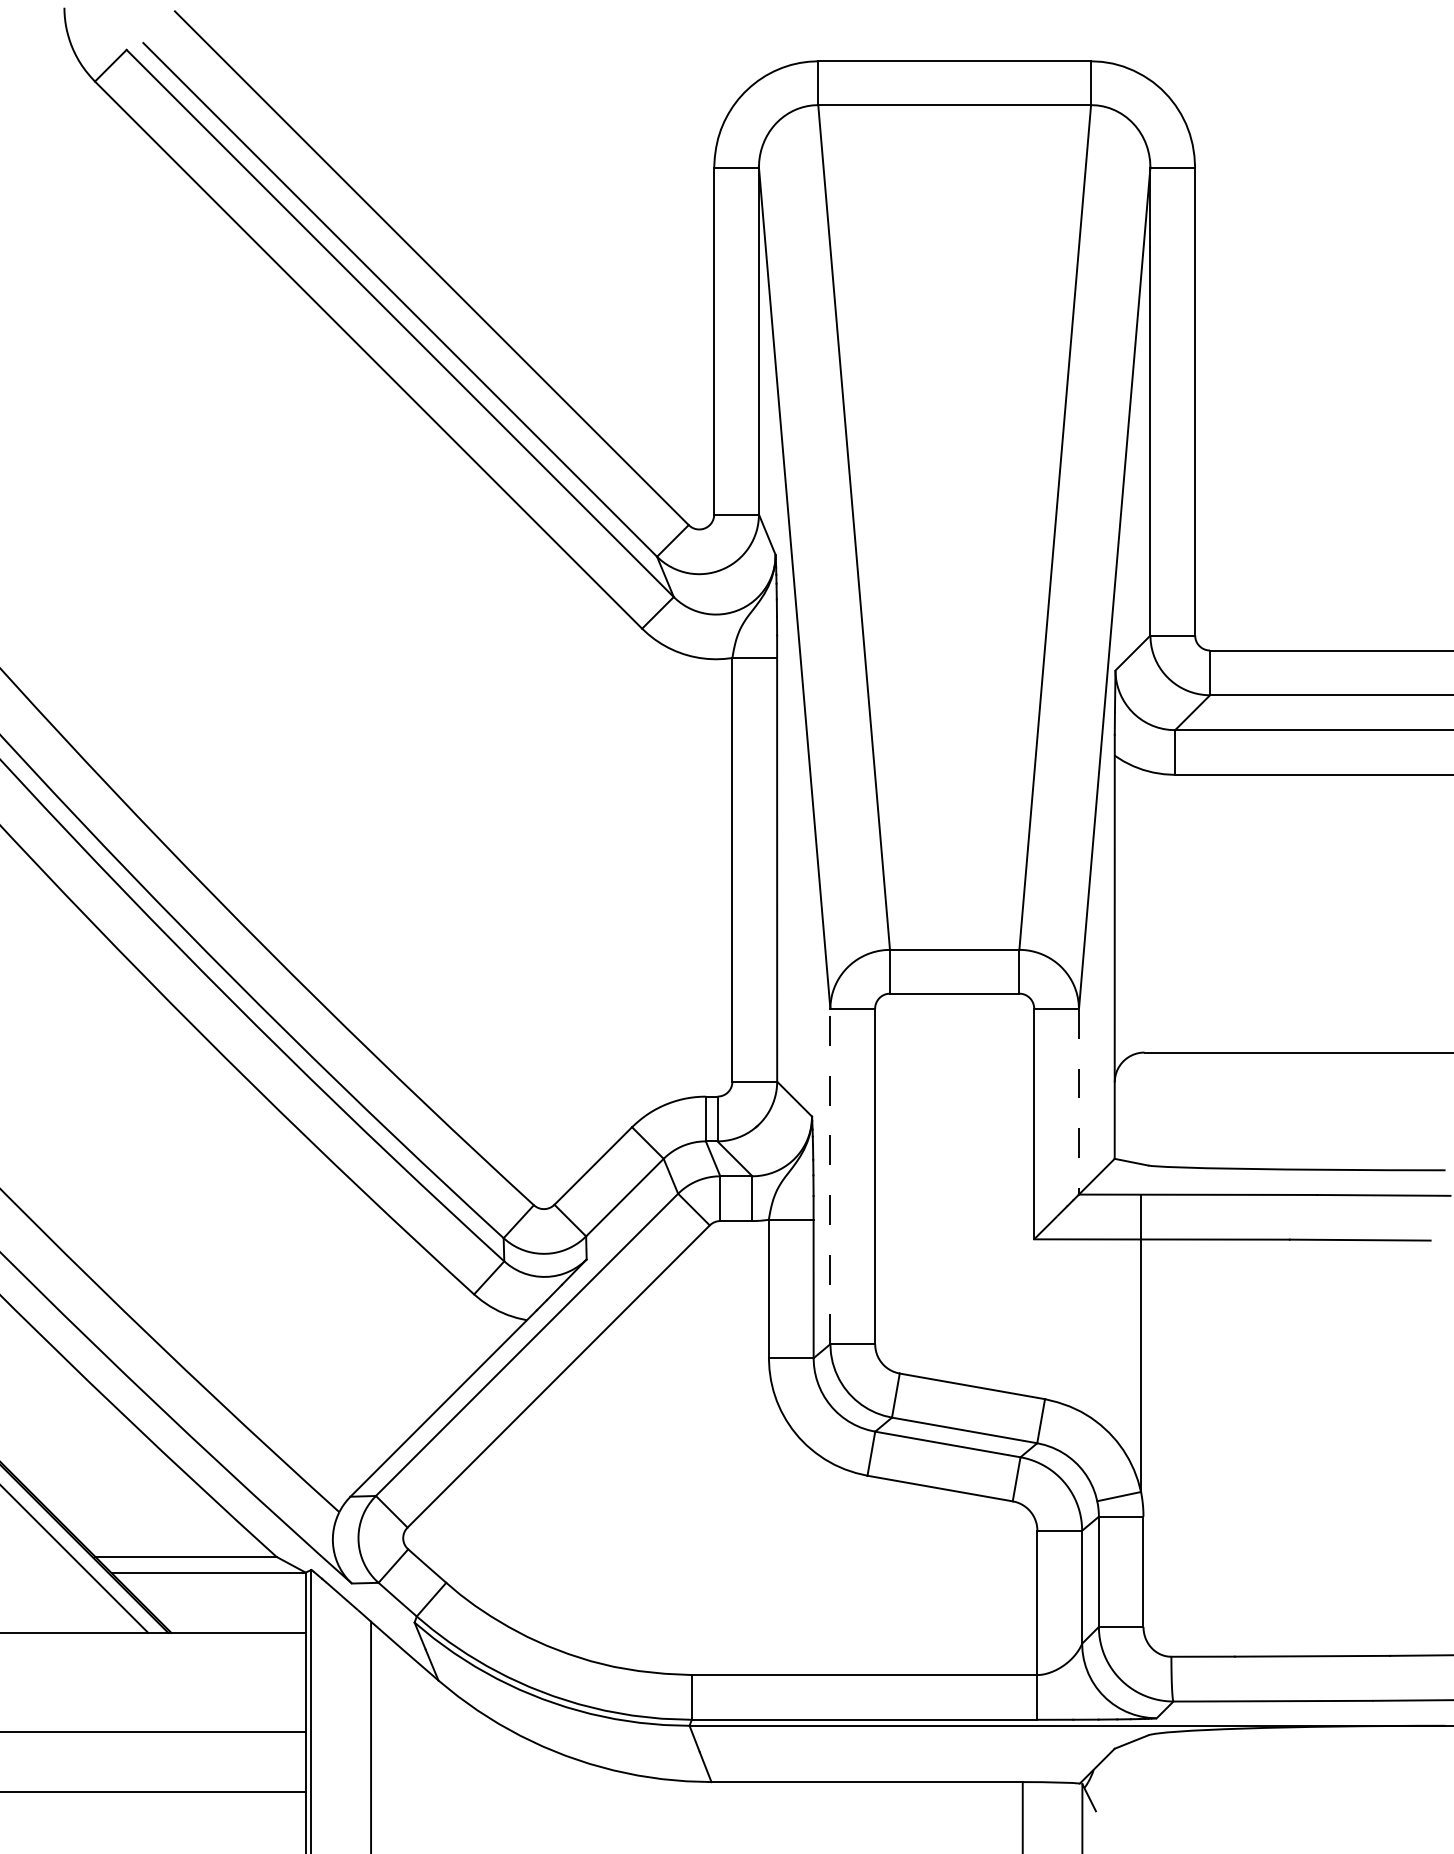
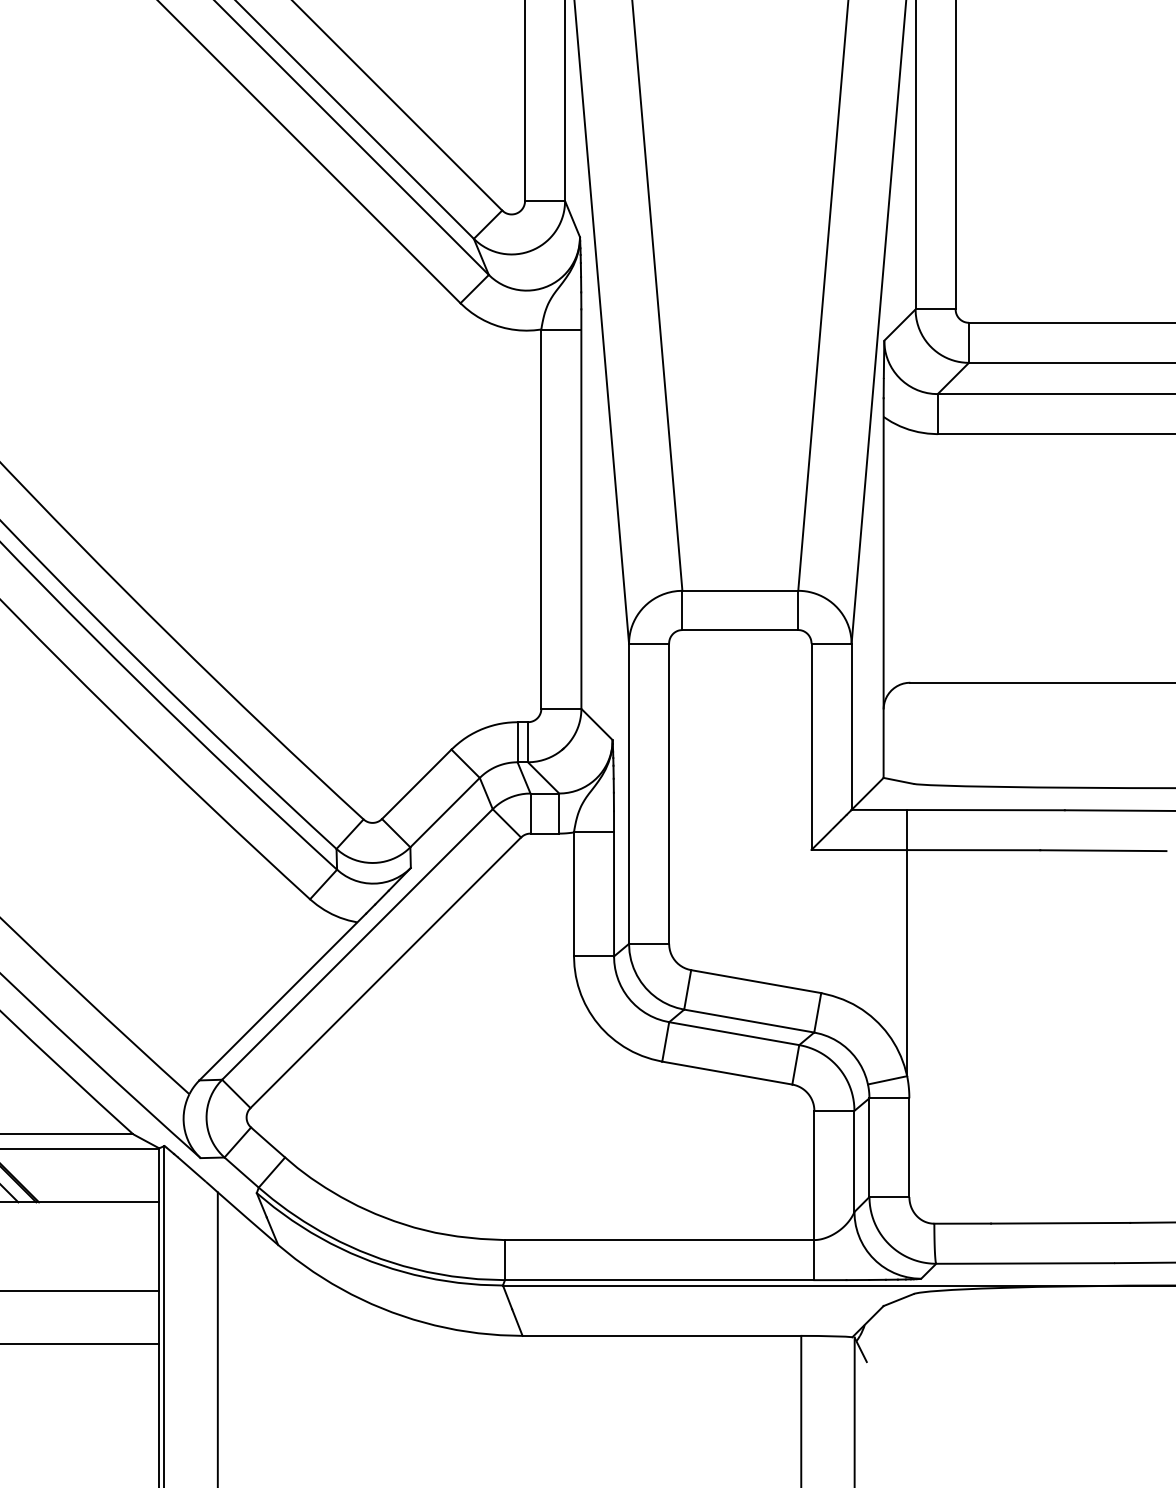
line: (1079, 1101) -> (852, 726), dashed -> solid
line: (830, 1176) -> (629, 793), dashed -> solid

